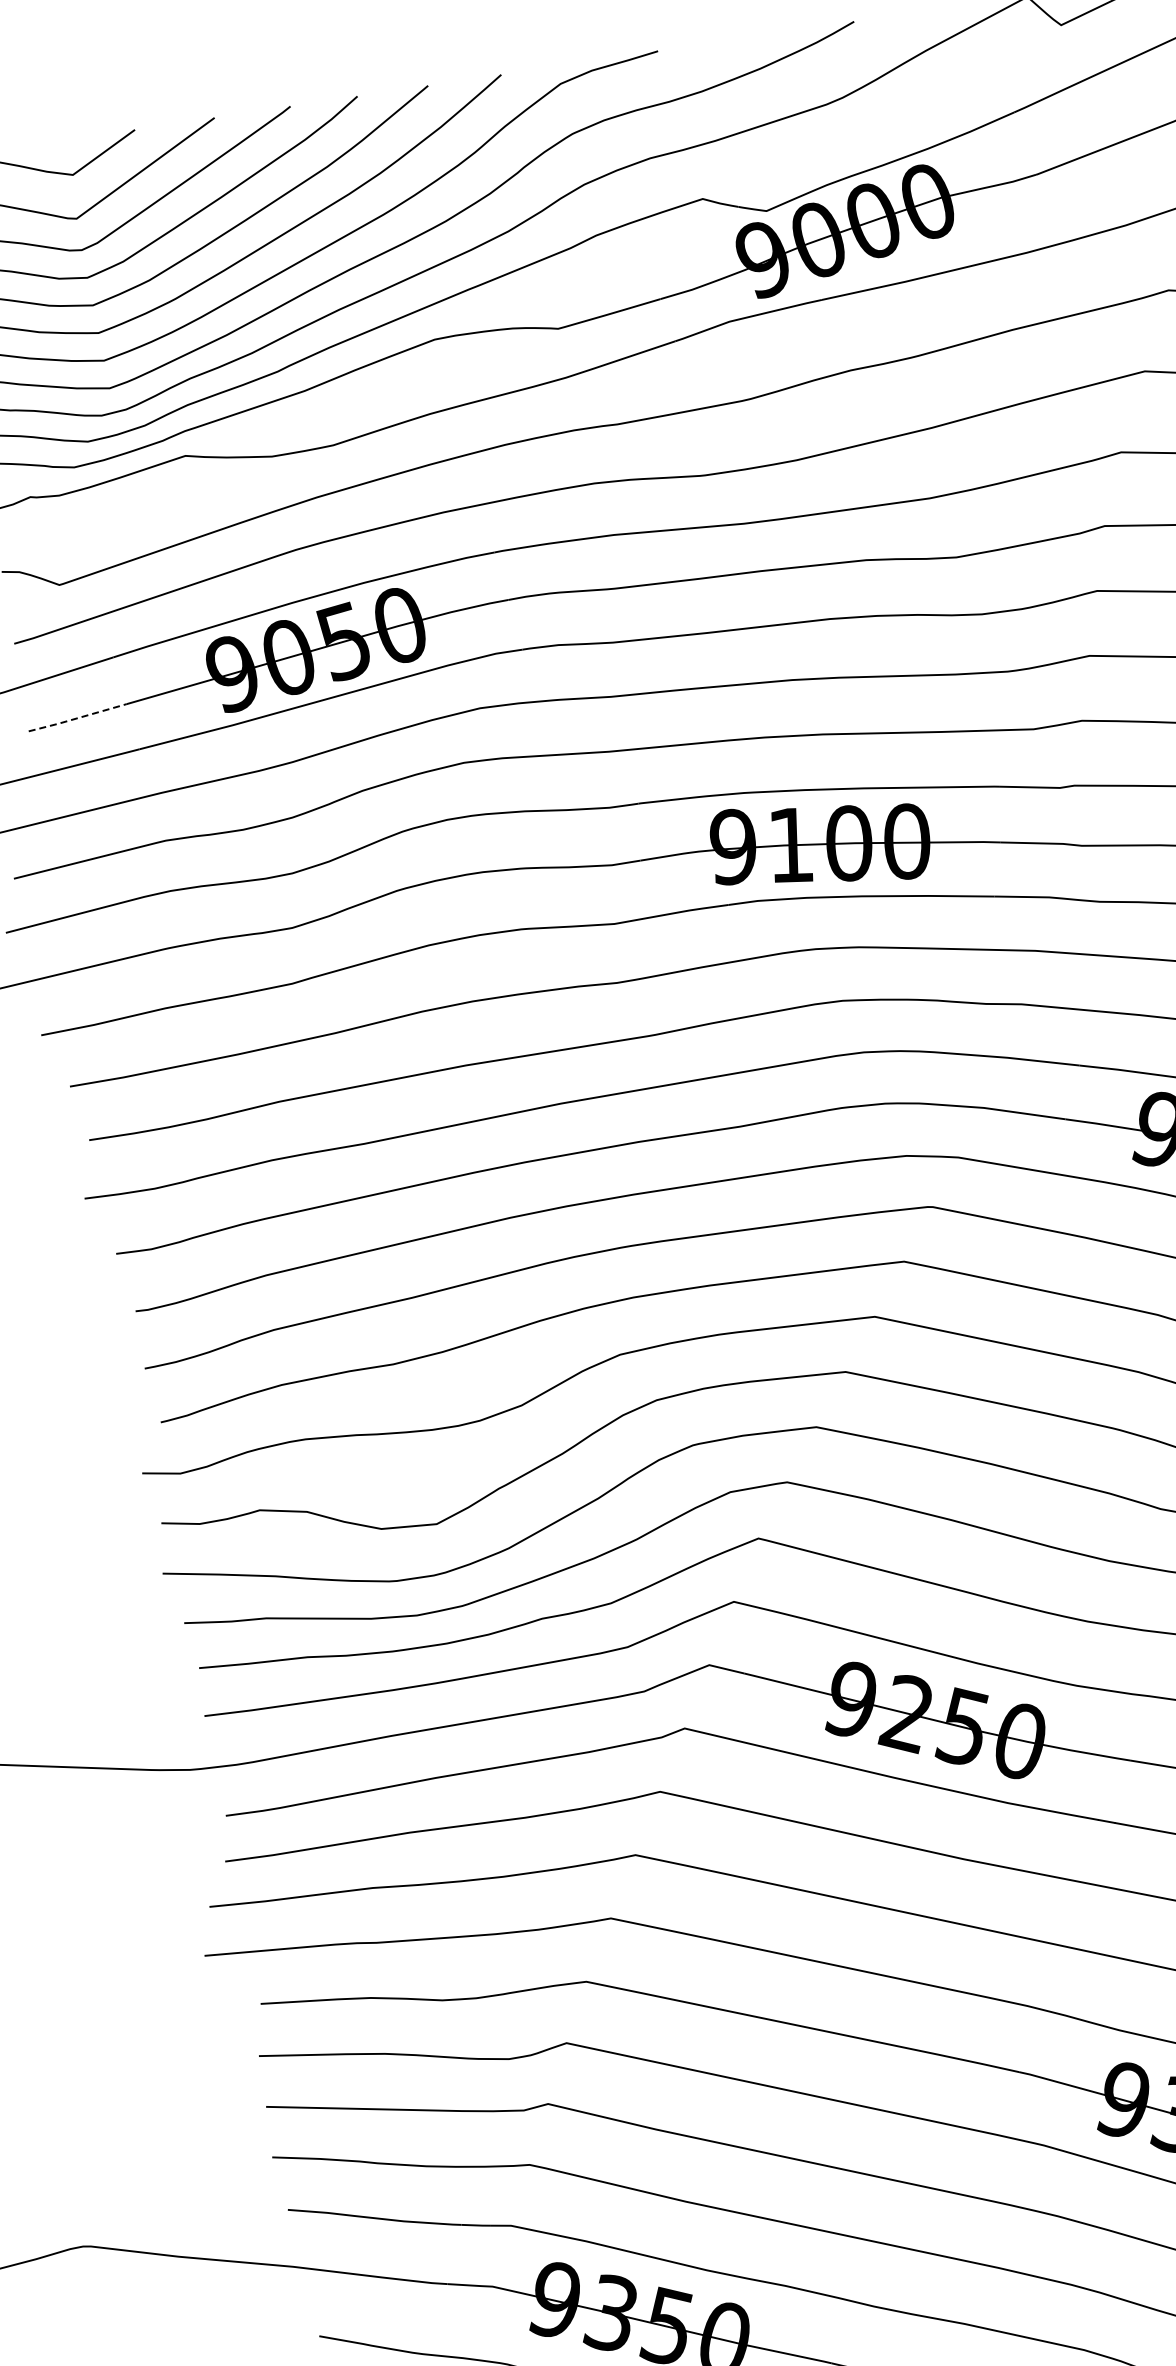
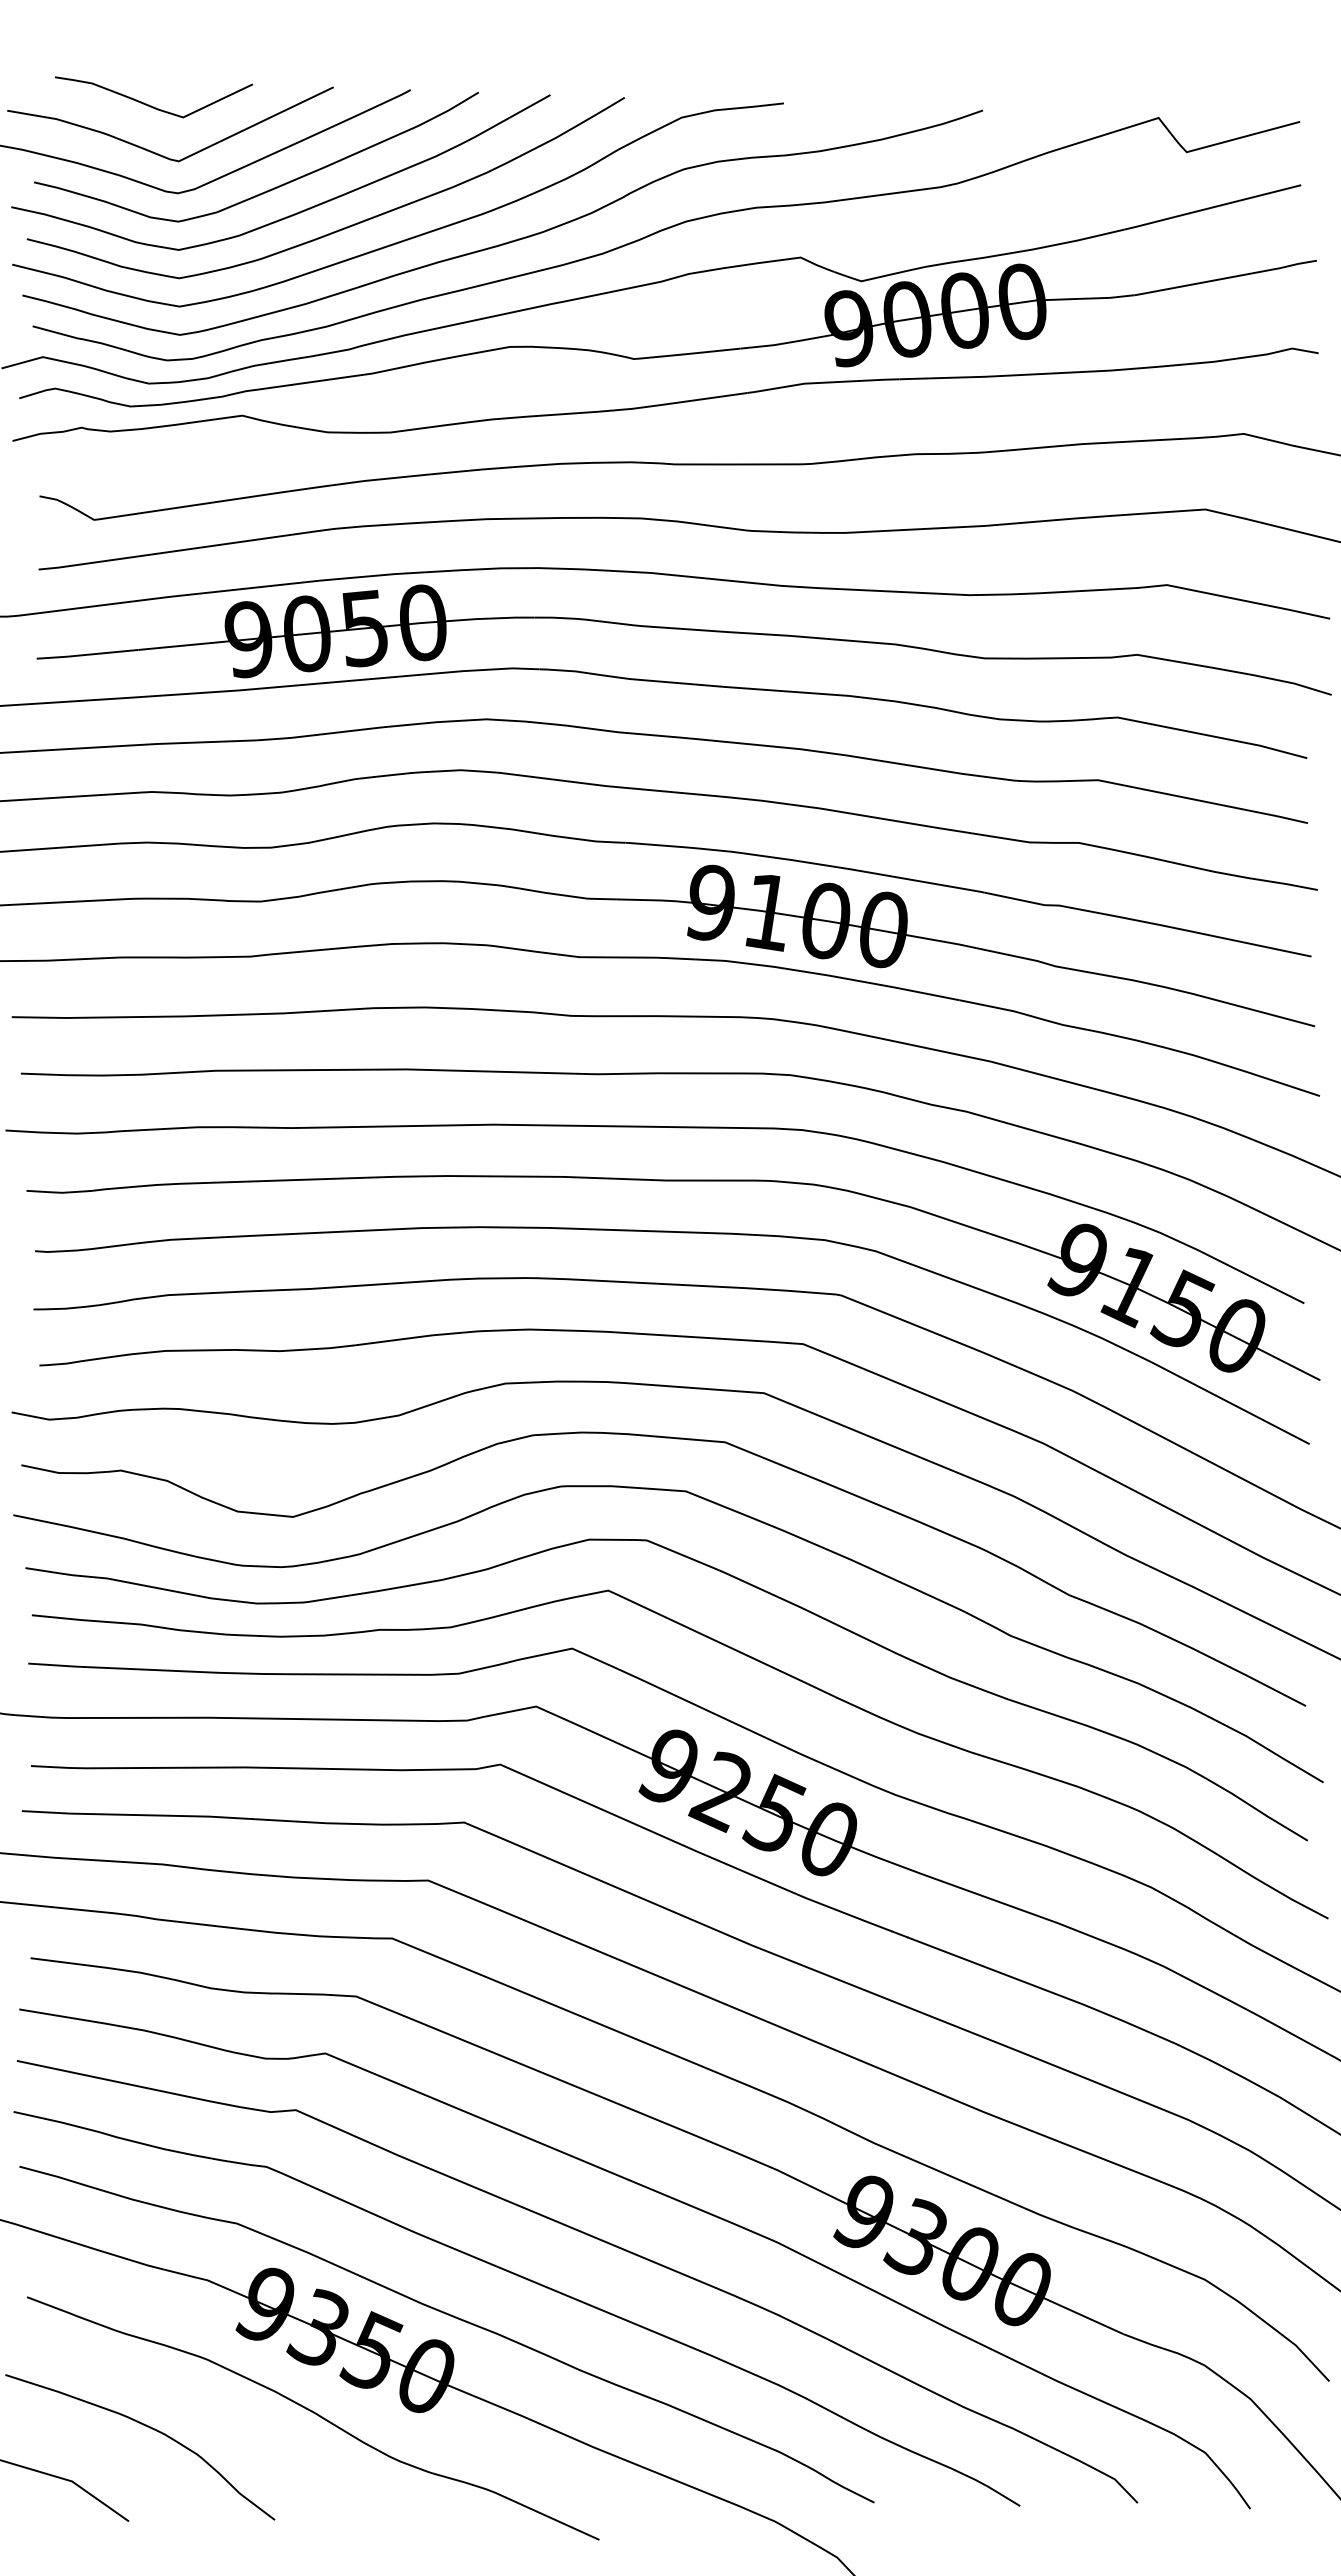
line: (77, 717) -> (87, 654), dashed -> solid

